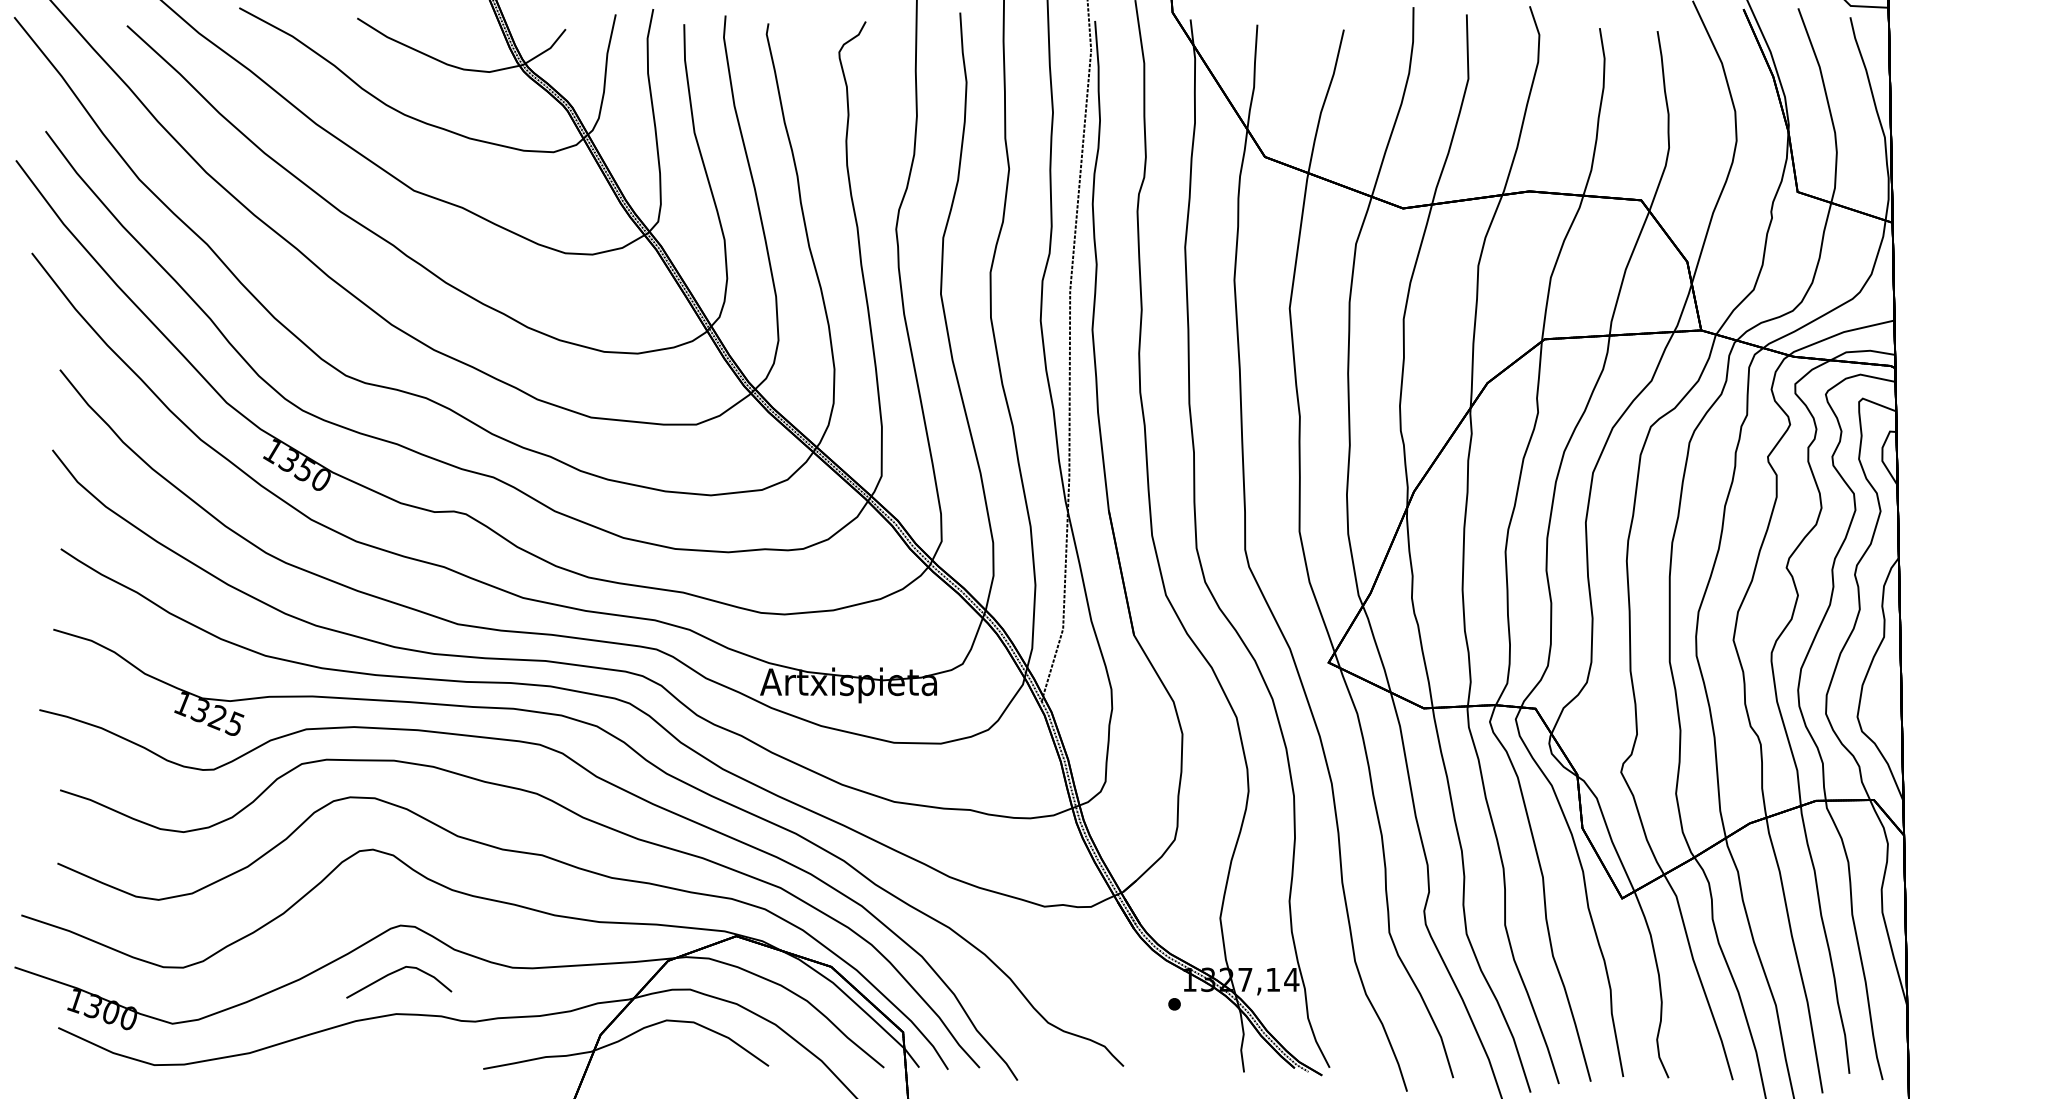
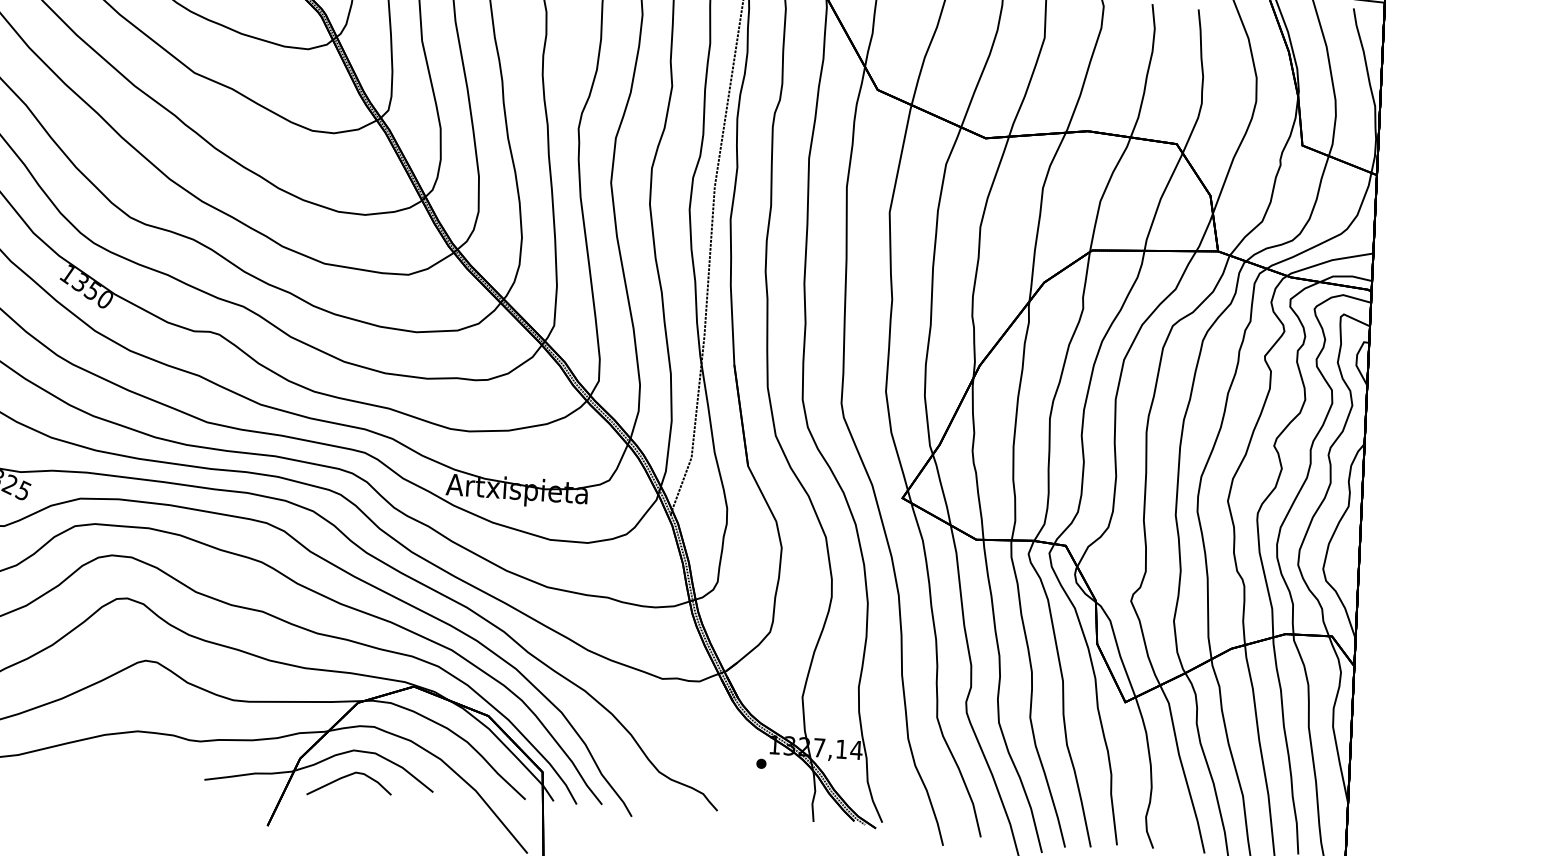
part: (396, 972) -> (348, 776), moved

